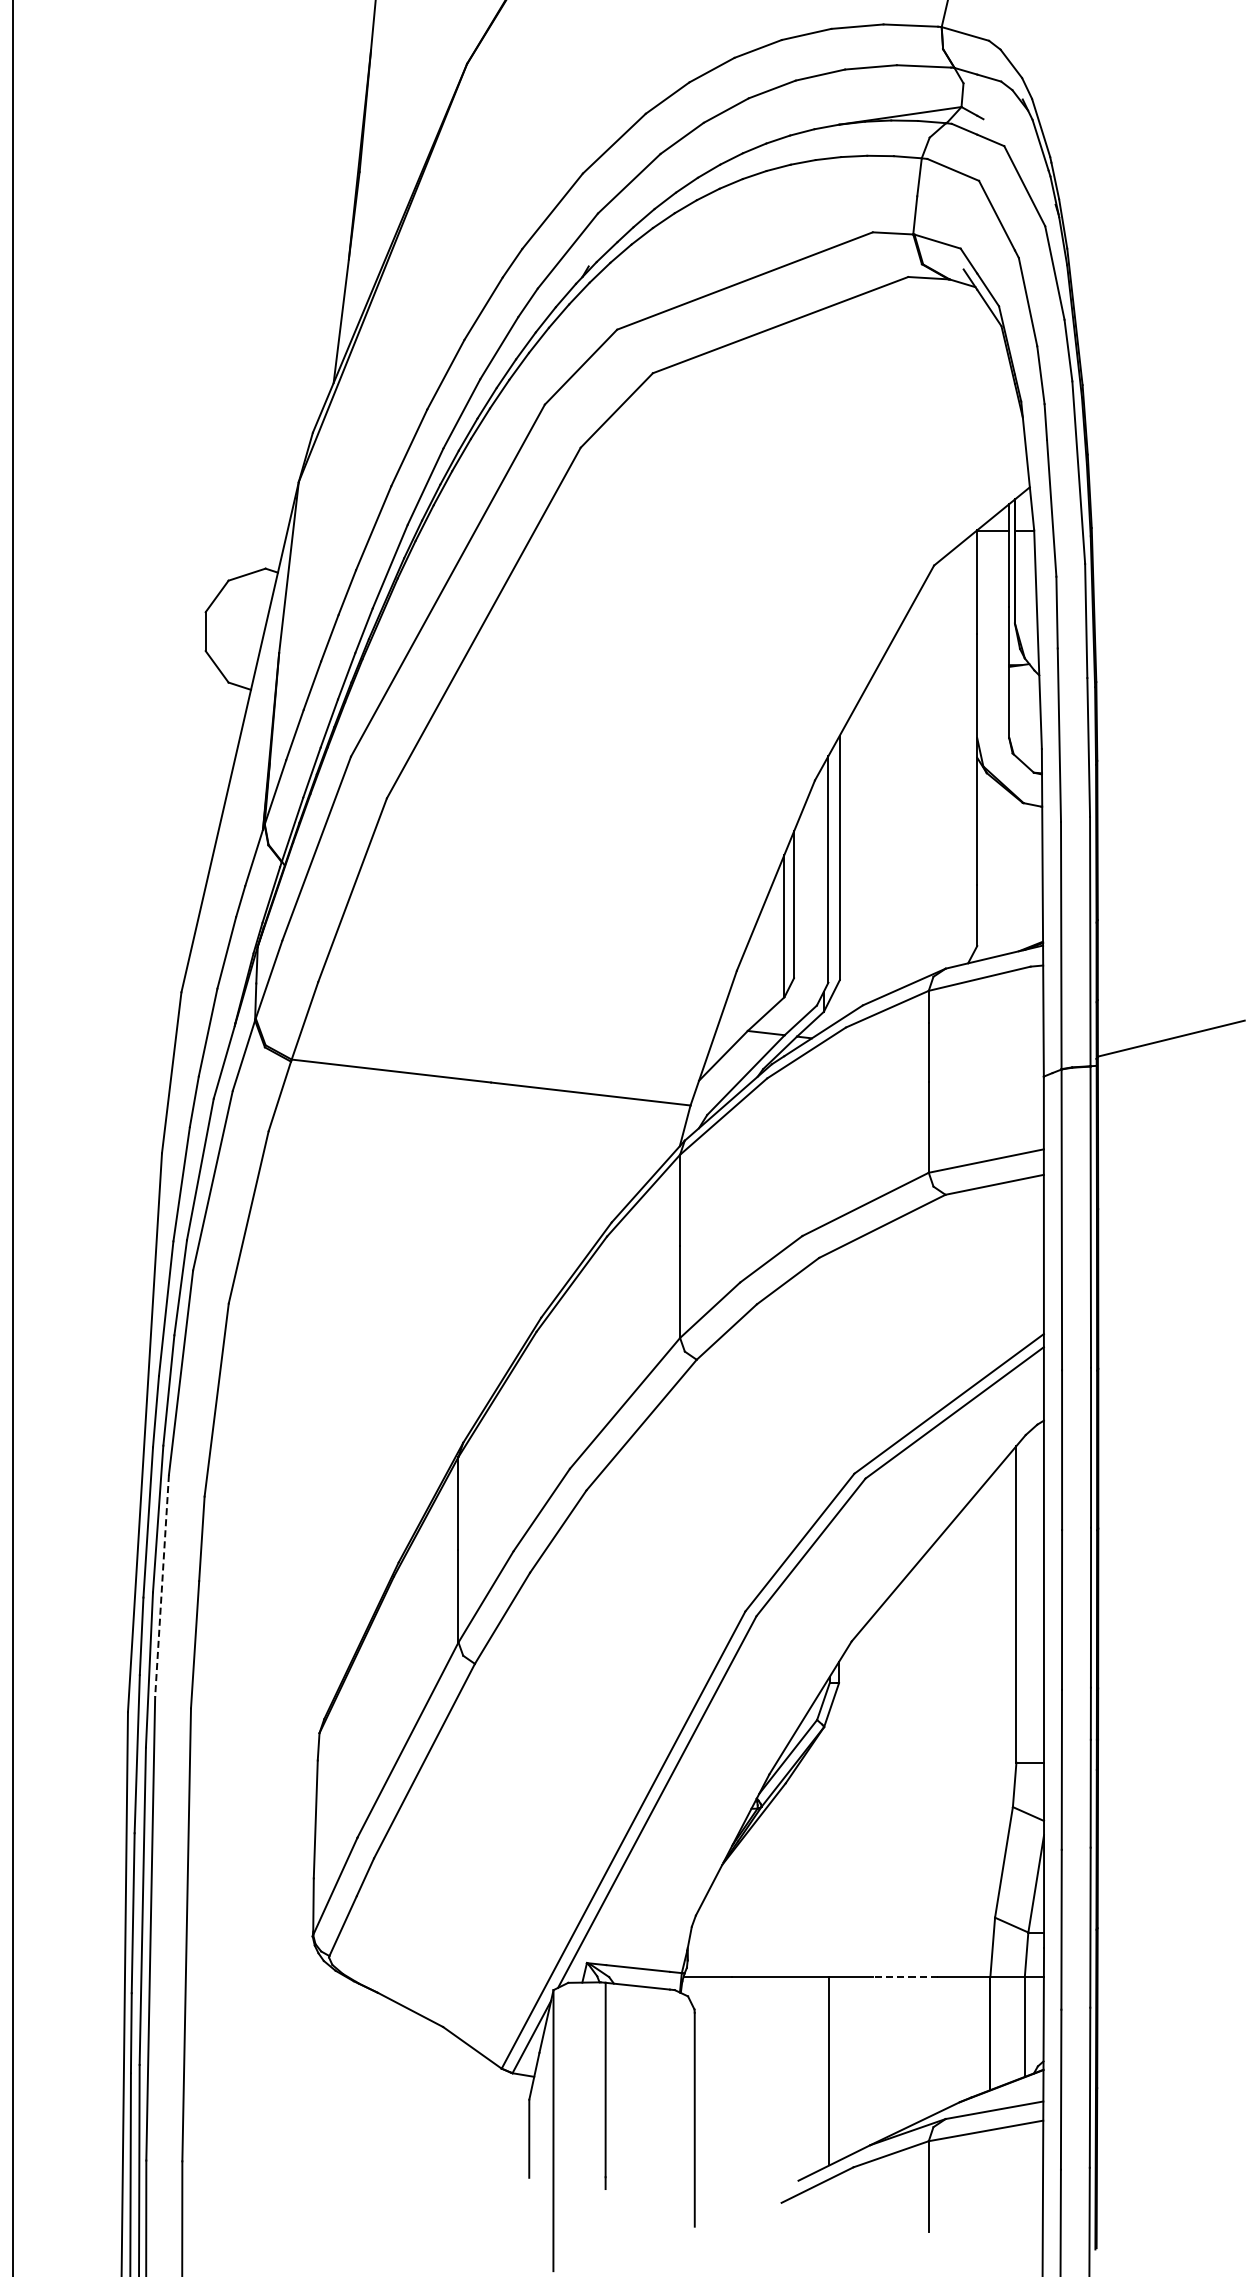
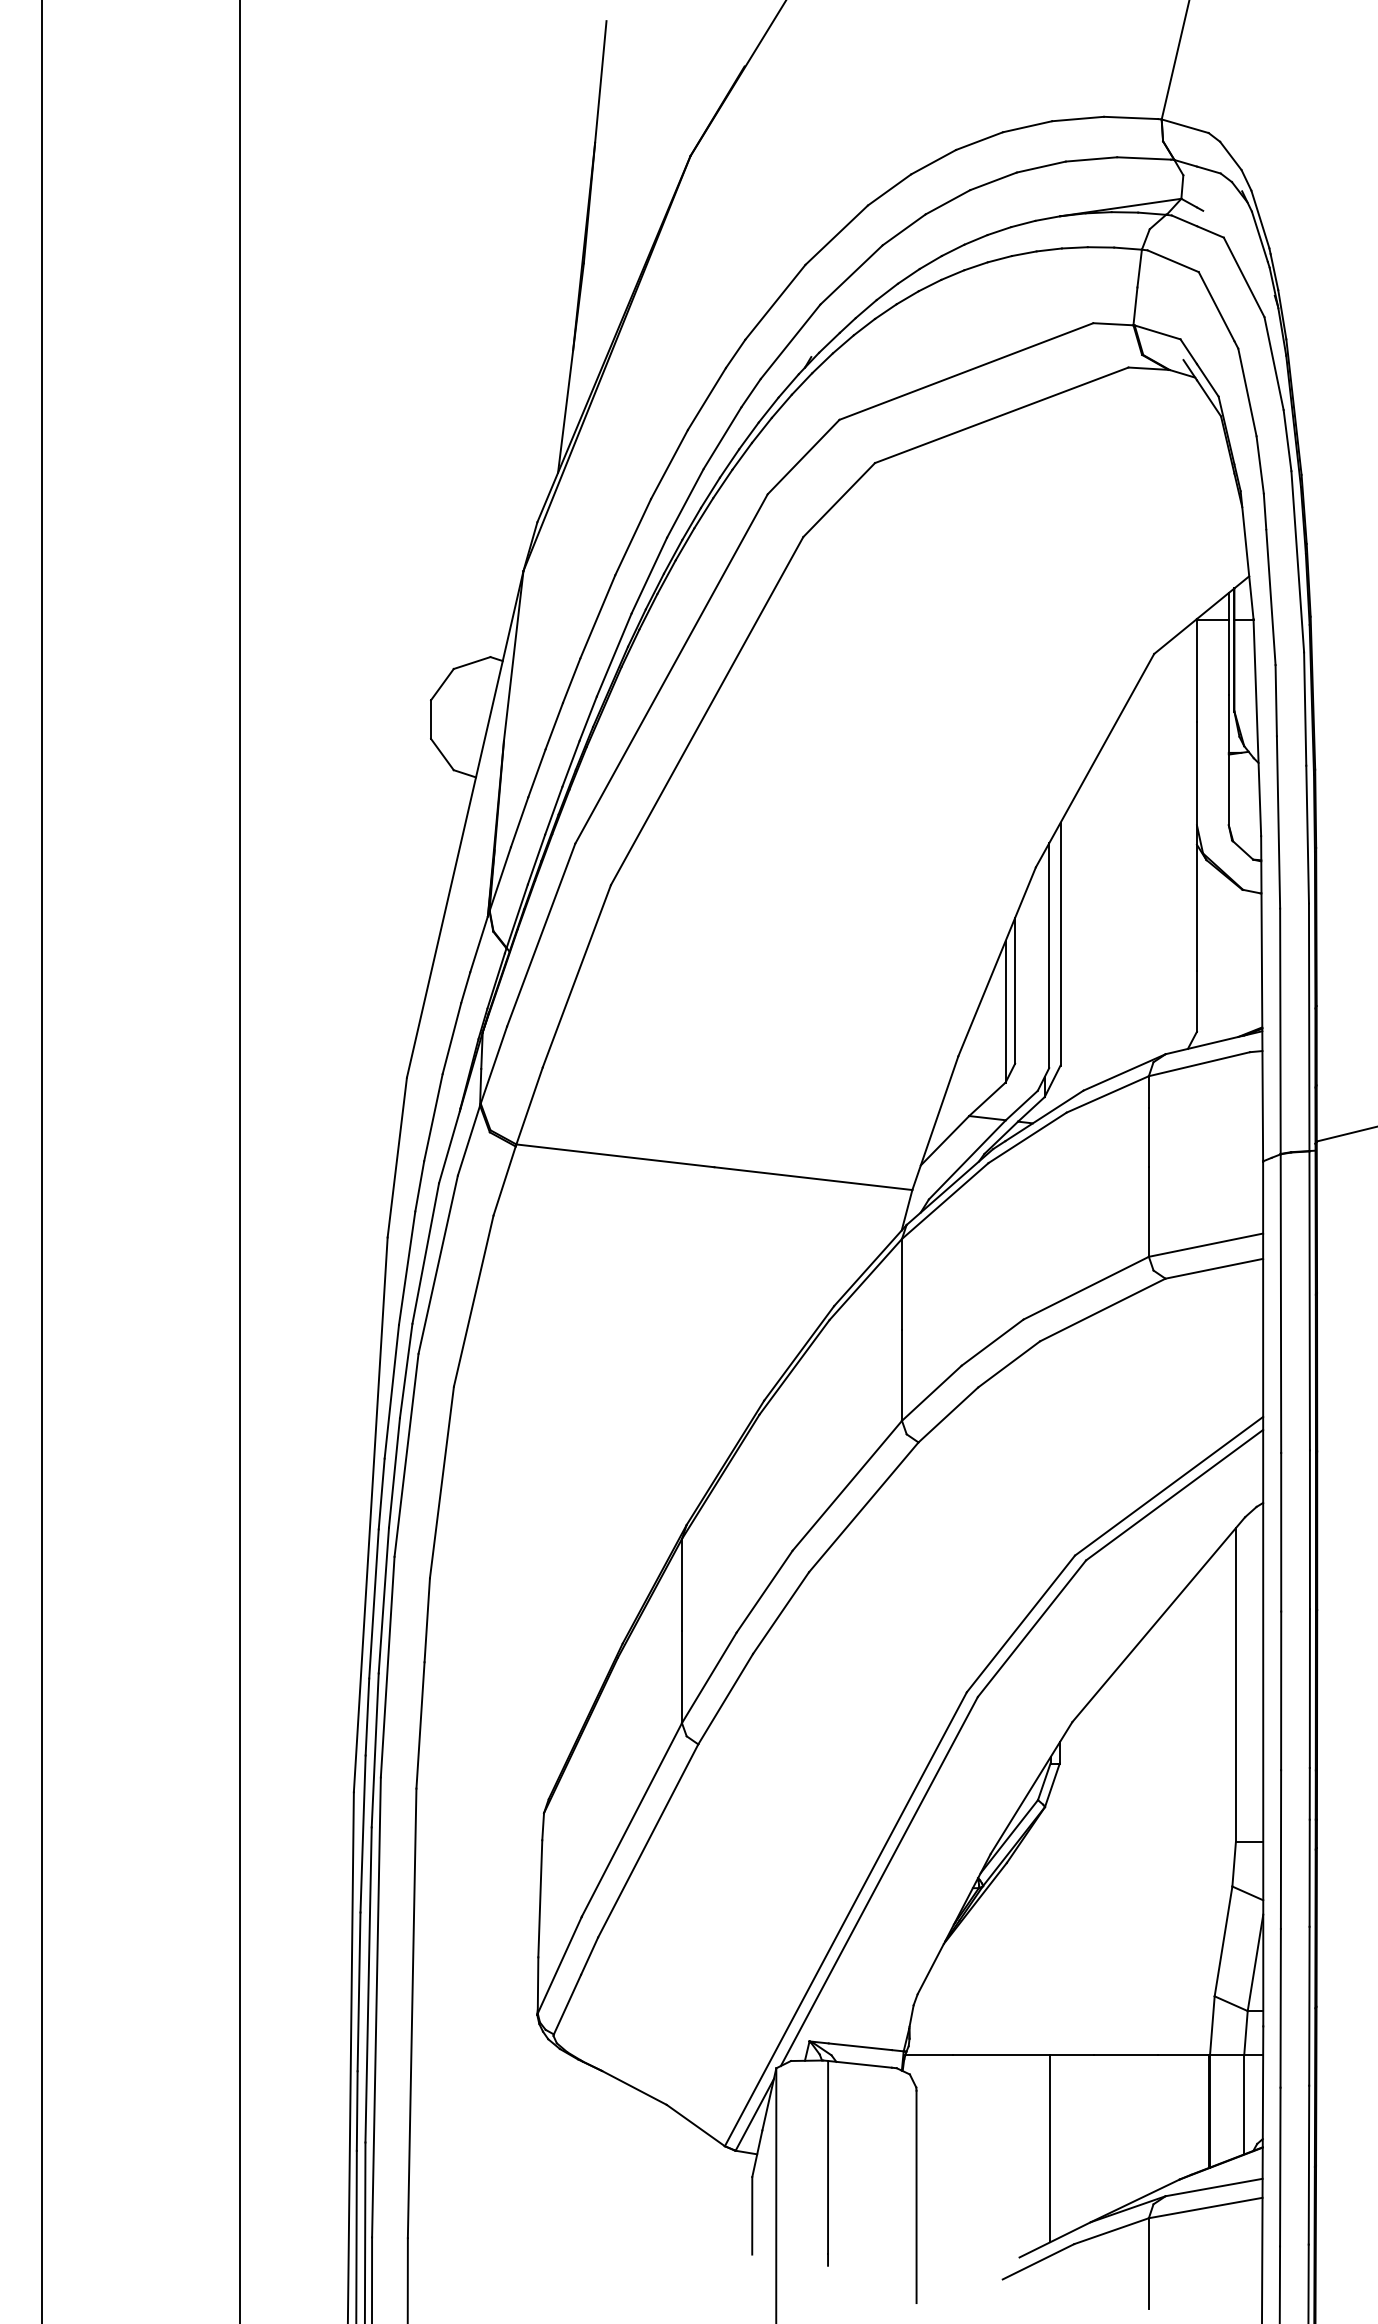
line: (161, 1586) -> (387, 1667), dashed -> solid
line: (905, 1977) -> (1125, 2055), dashed -> solid

